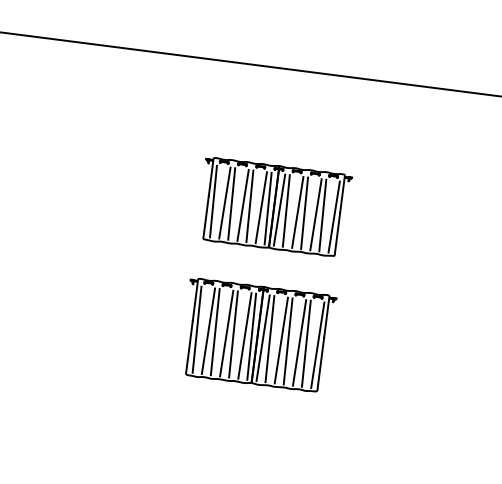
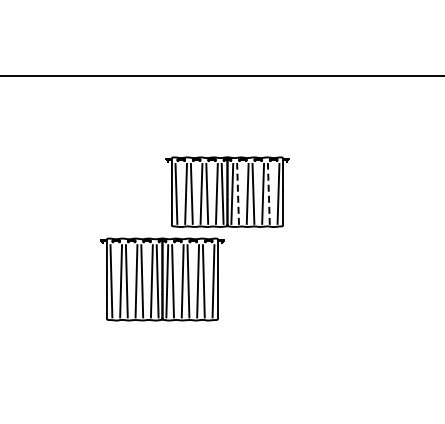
line: (286, 210) -> (238, 193), solid -> dashed
line: (322, 215) -> (268, 193), solid -> dashed
part: (257, 335) -> (162, 279), moved

